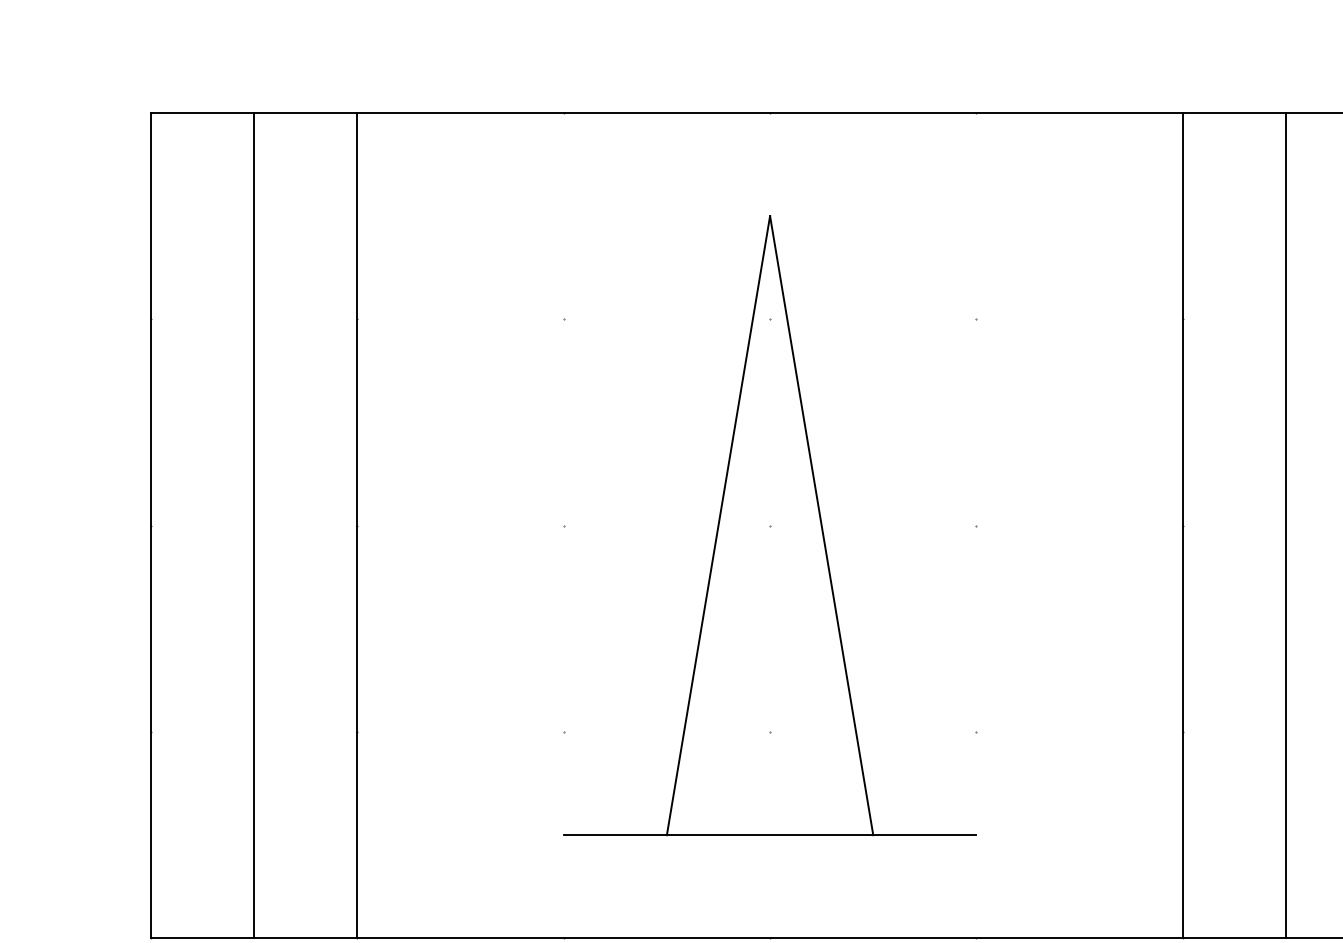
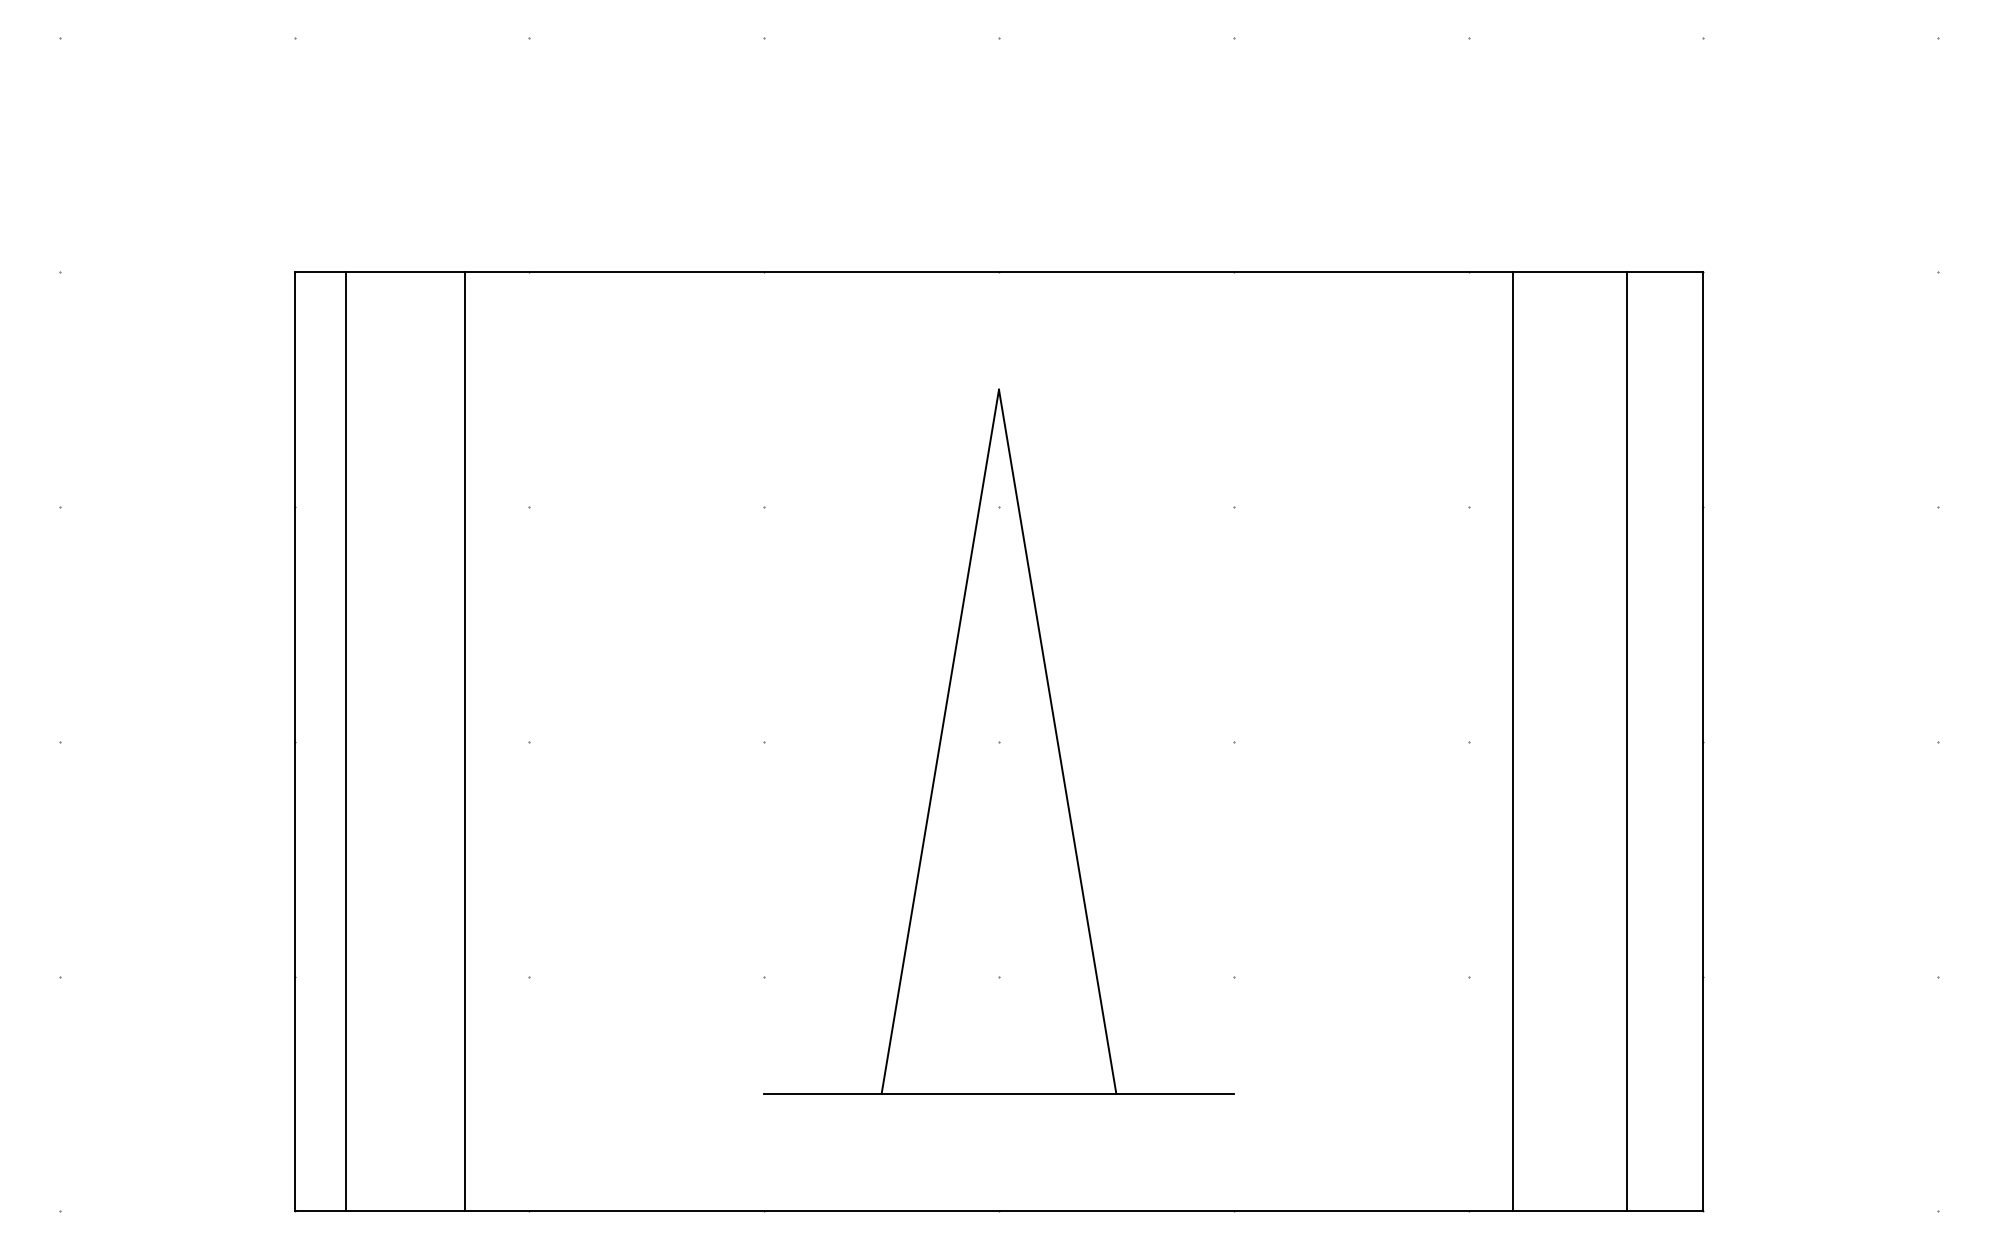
line: (254, 525) -> (346, 741), moved
line: (357, 525) -> (465, 741), moved
line: (1182, 525) -> (1512, 741), moved
line: (1285, 525) -> (1626, 741), moved

